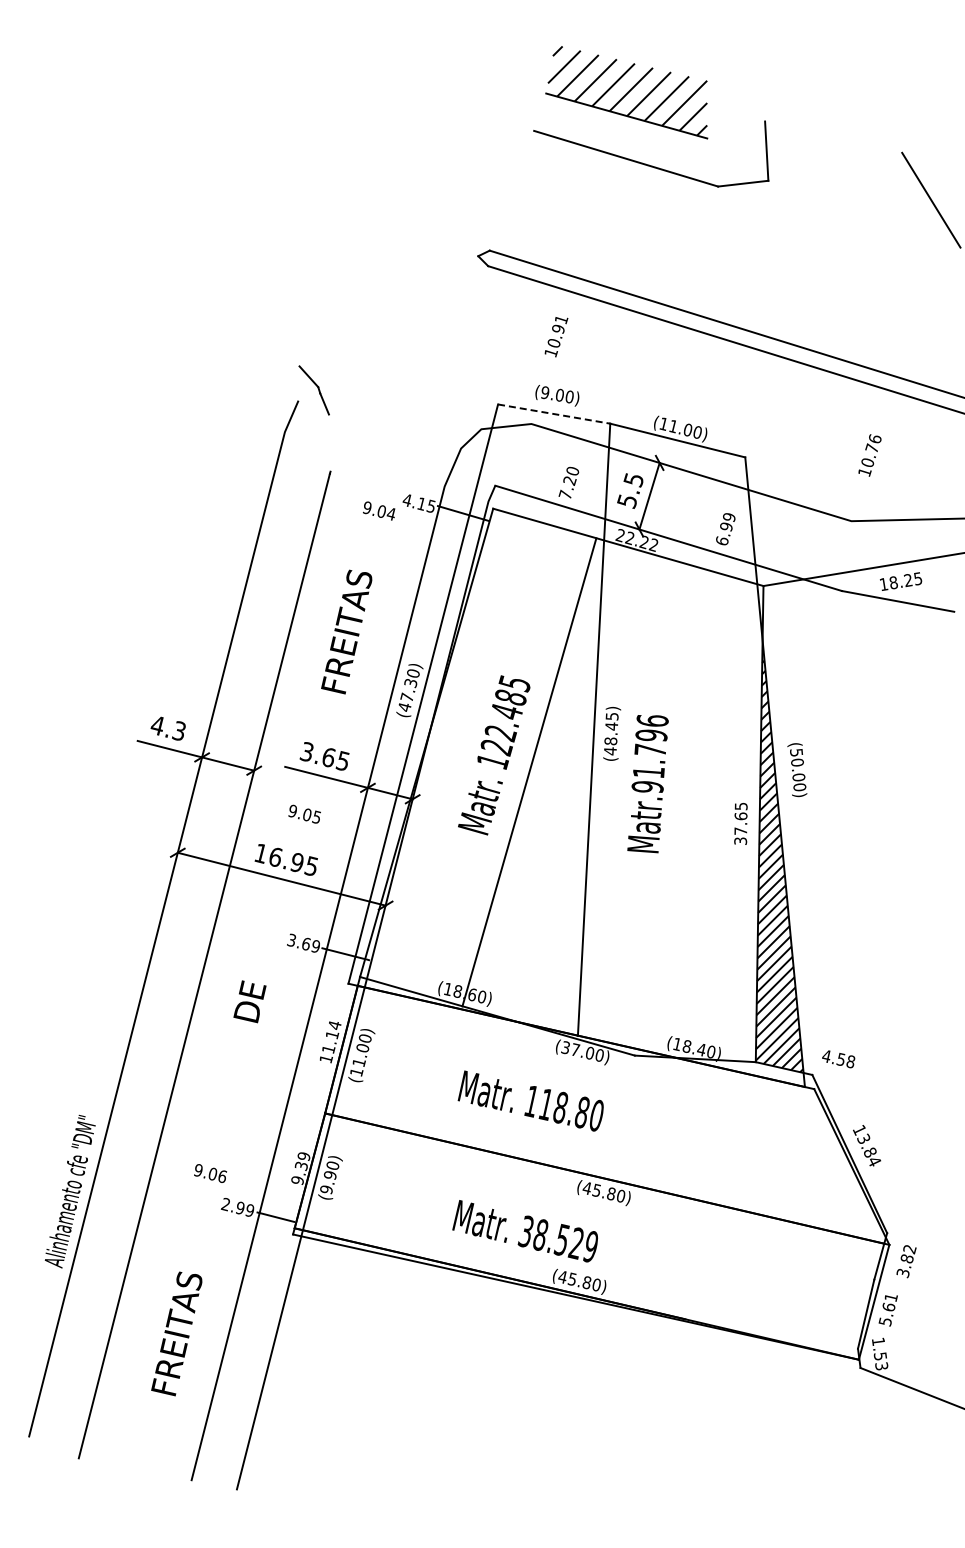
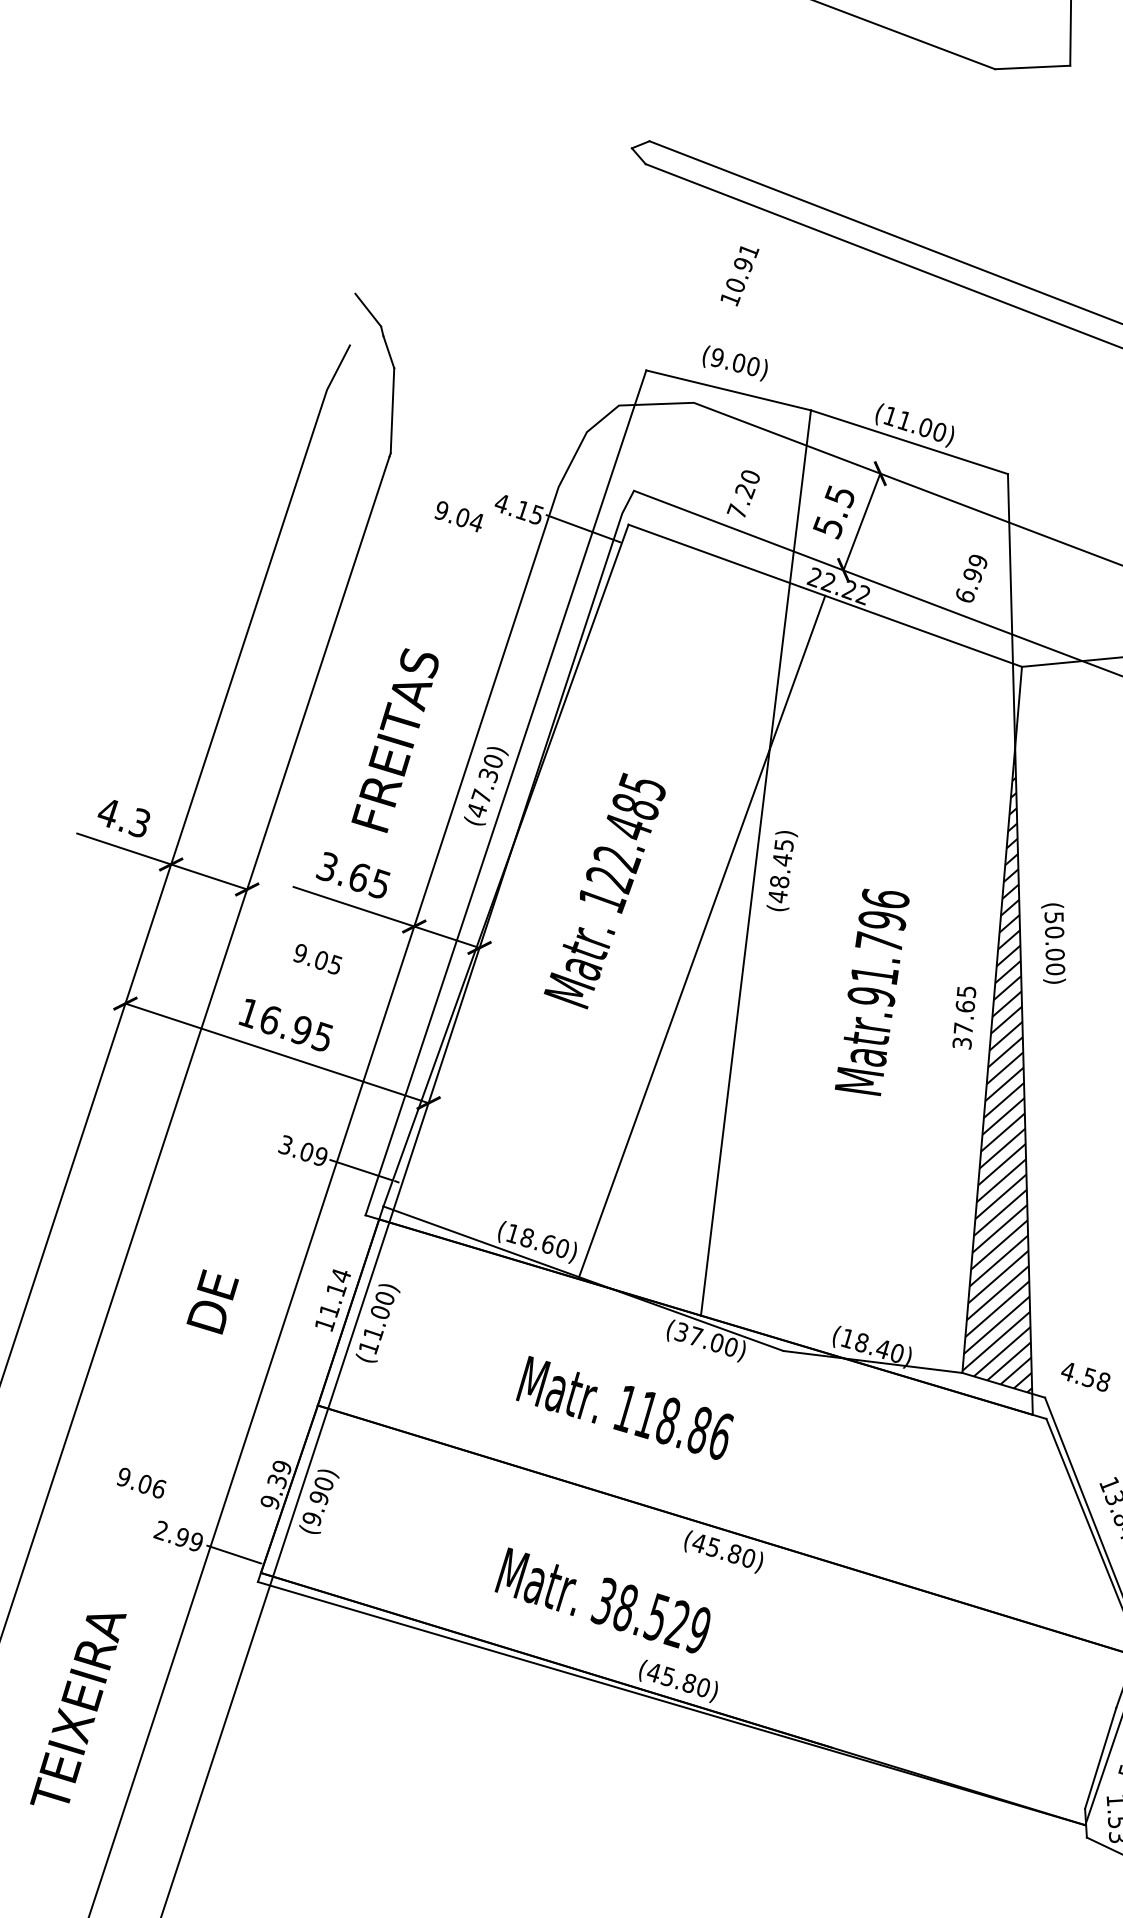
line: (554, 414) -> (729, 391), dashed -> solid
line: (329, 442) -> (392, 409), added
text: (346, 631) -> (395, 739), moved
line: (529, 772) -> (702, 936), moved
text: (647, 784) -> (871, 992), moved
text: (306, 943) -> (307, 1151), 3.69 -> 3.09
text: (249, 1001) -> (212, 1301), moved
text: (596, 1115) -> (720, 1436), 118.80 -> 118.86
text: (178, 1329) -> (78, 1711), FREITAS -> TEIXEIRA

